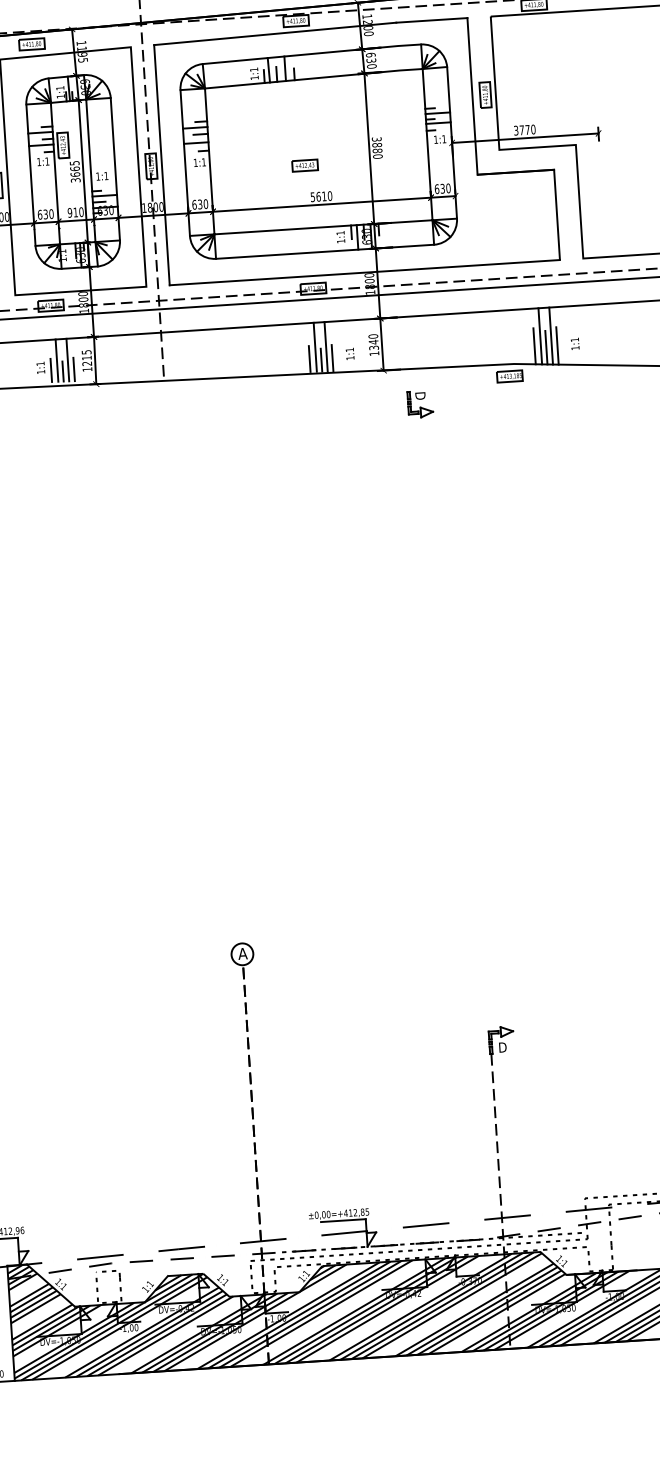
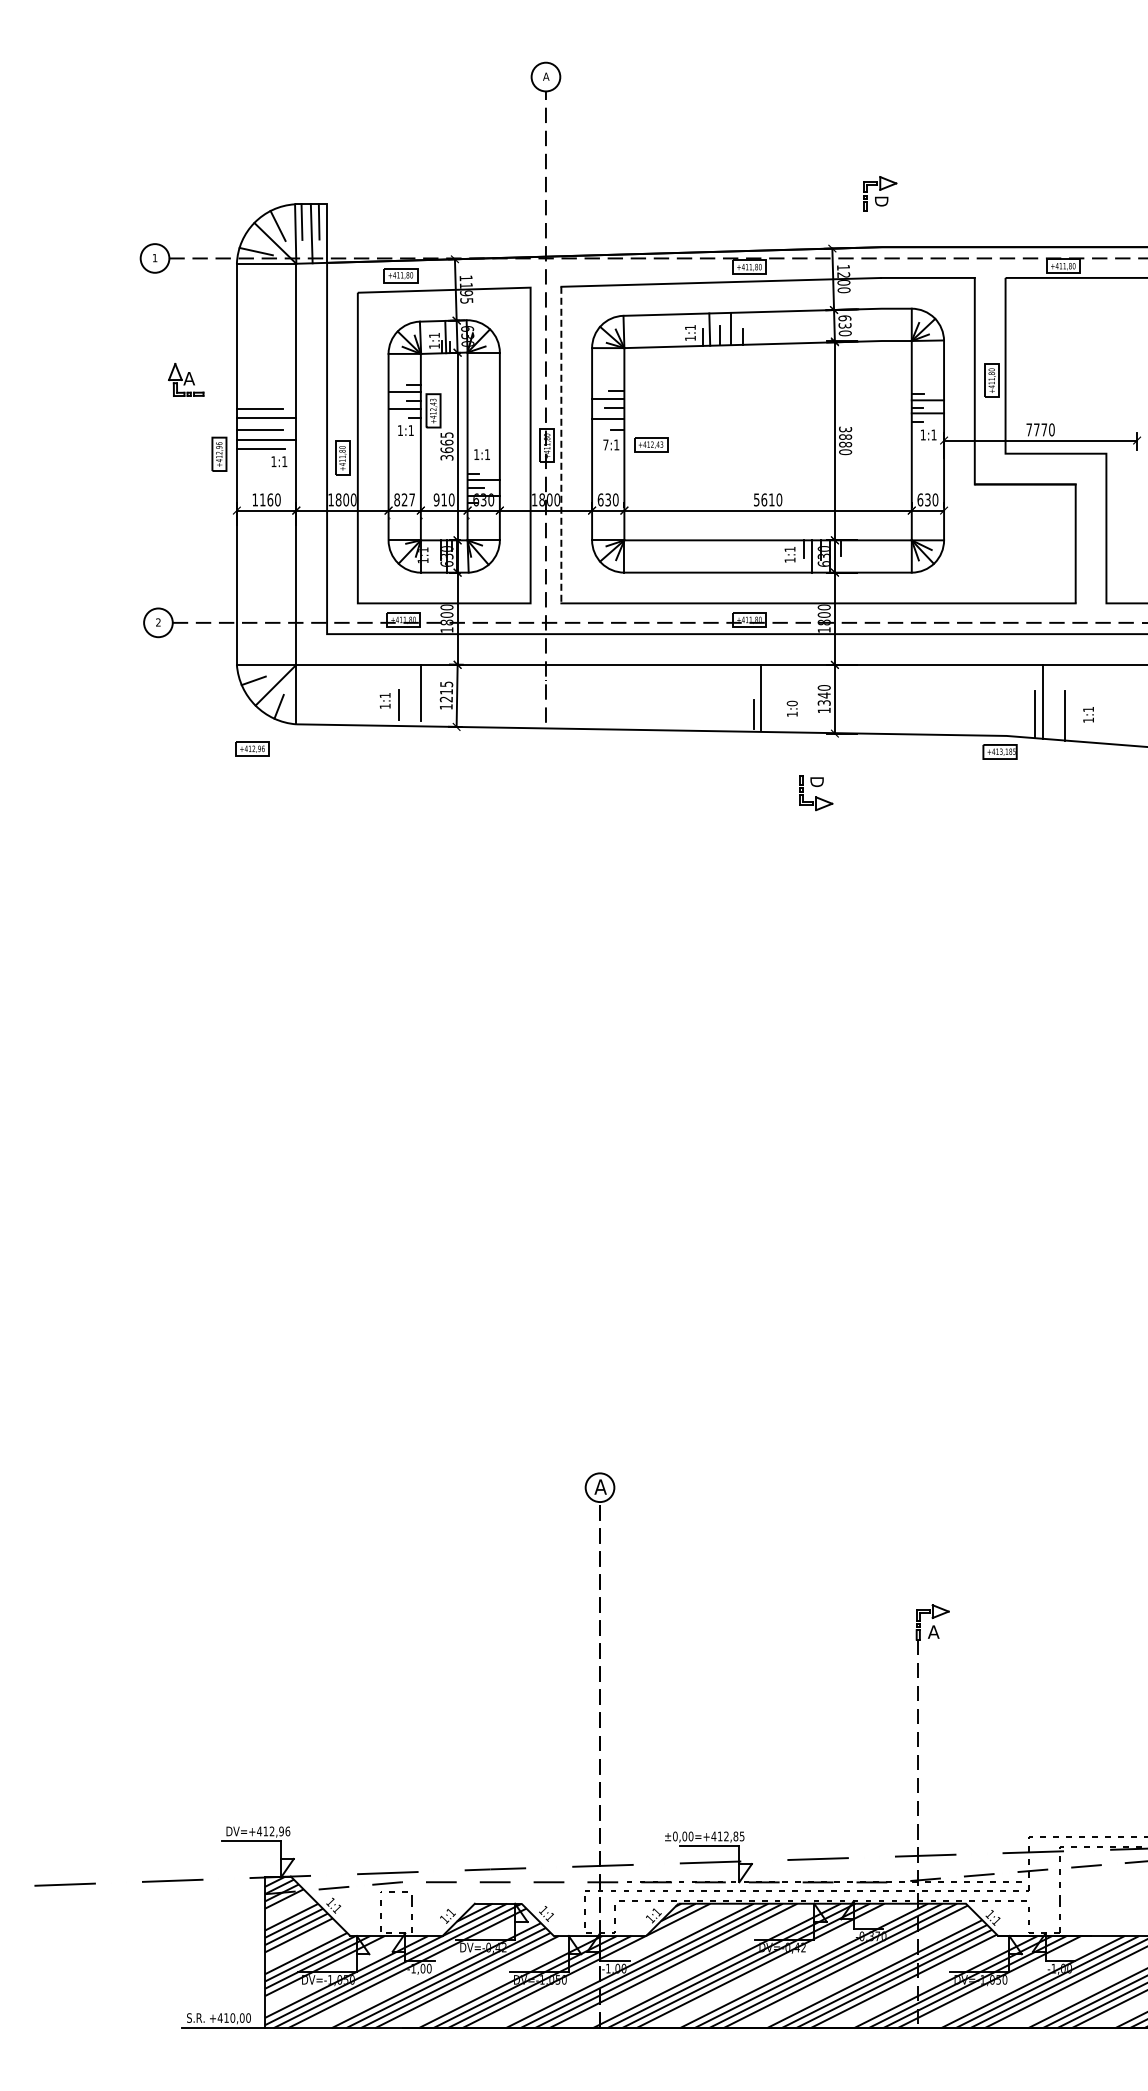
text: (516, 130) -> (1029, 429), 3770 -> 7770
text: (195, 162) -> (605, 444), 1:1 -> 7:1
line: (162, 165) -> (561, 445), solid -> dashed
part: (305, 165) -> (651, 444), moved
text: (45, 214) -> (404, 499), 630 -> 827
line: (550, 335) -> (1057, 701), removed
line: (315, 346) -> (747, 696), removed
line: (546, 347) -> (1050, 717), removed
text: (349, 349) -> (791, 703), 1:1 -> 1:0
line: (332, 357) -> (768, 712), removed
line: (309, 359) -> (738, 712), removed
line: (57, 360) -> (407, 692), removed
line: (73, 369) -> (428, 705), removed
line: (63, 371) -> (414, 707), removed
part: (420, 404) -> (816, 793), moved
text: (502, 1047) -> (933, 1631), D -> A

